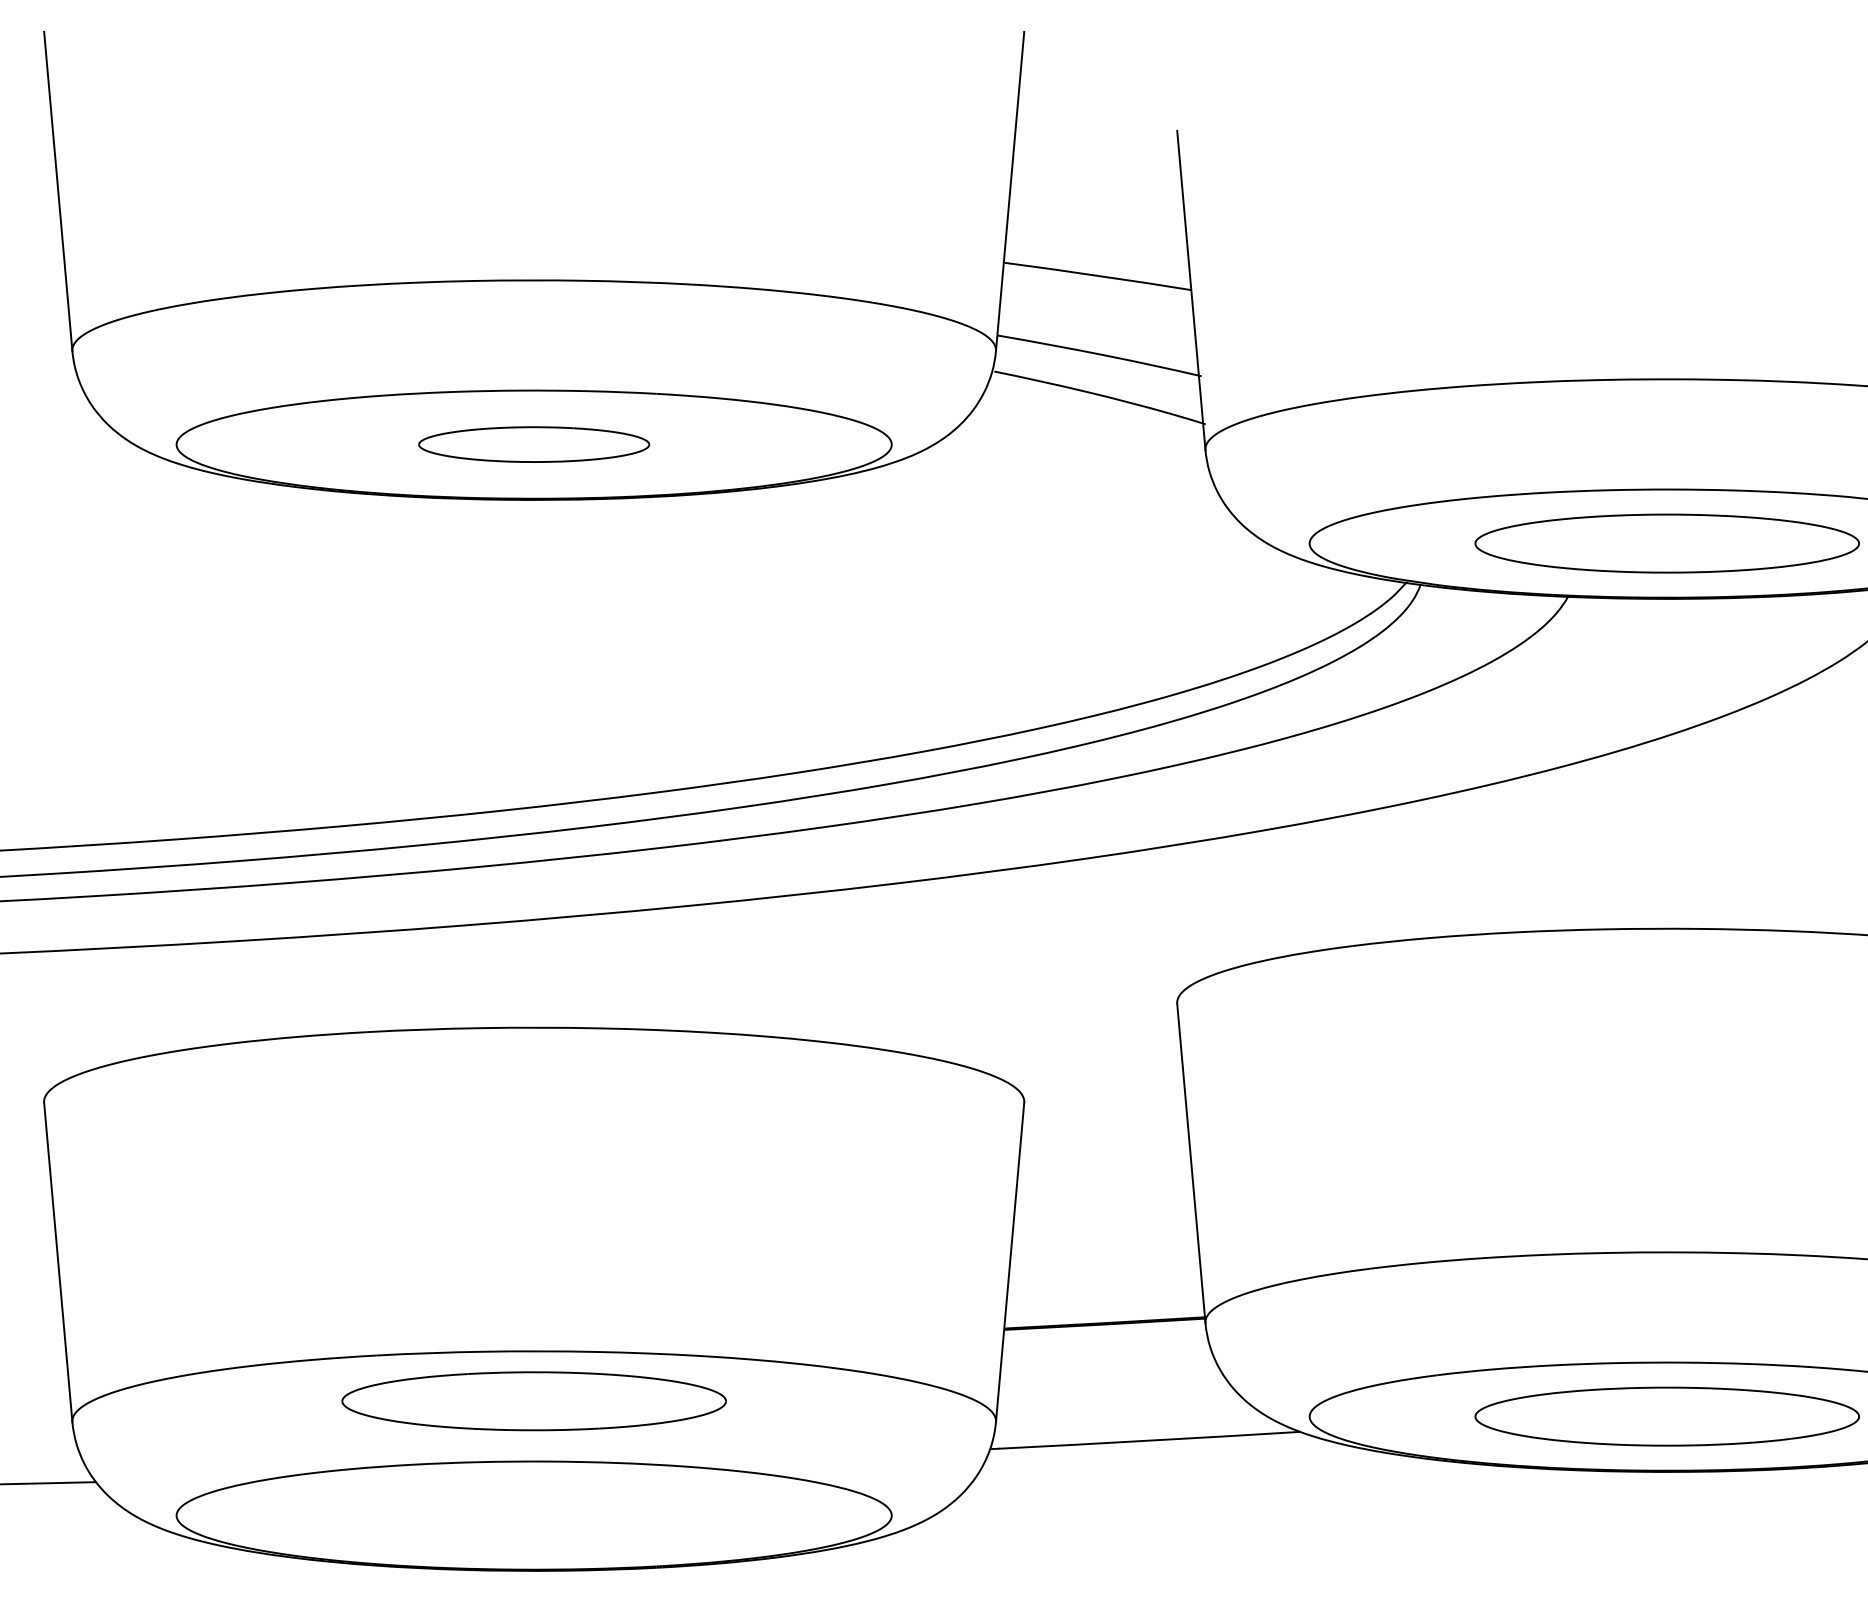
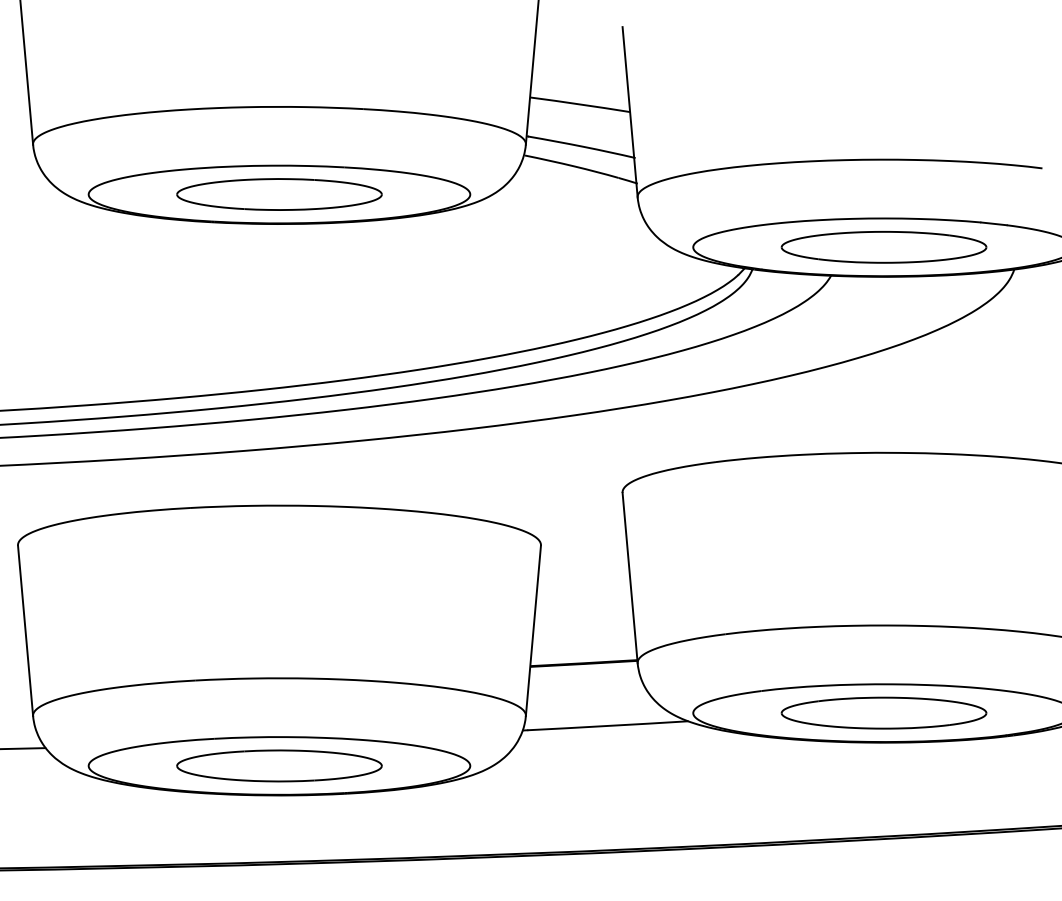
part: (534, 444) -> (279, 194), size x1.67
part: (534, 1400) -> (279, 765), moved

